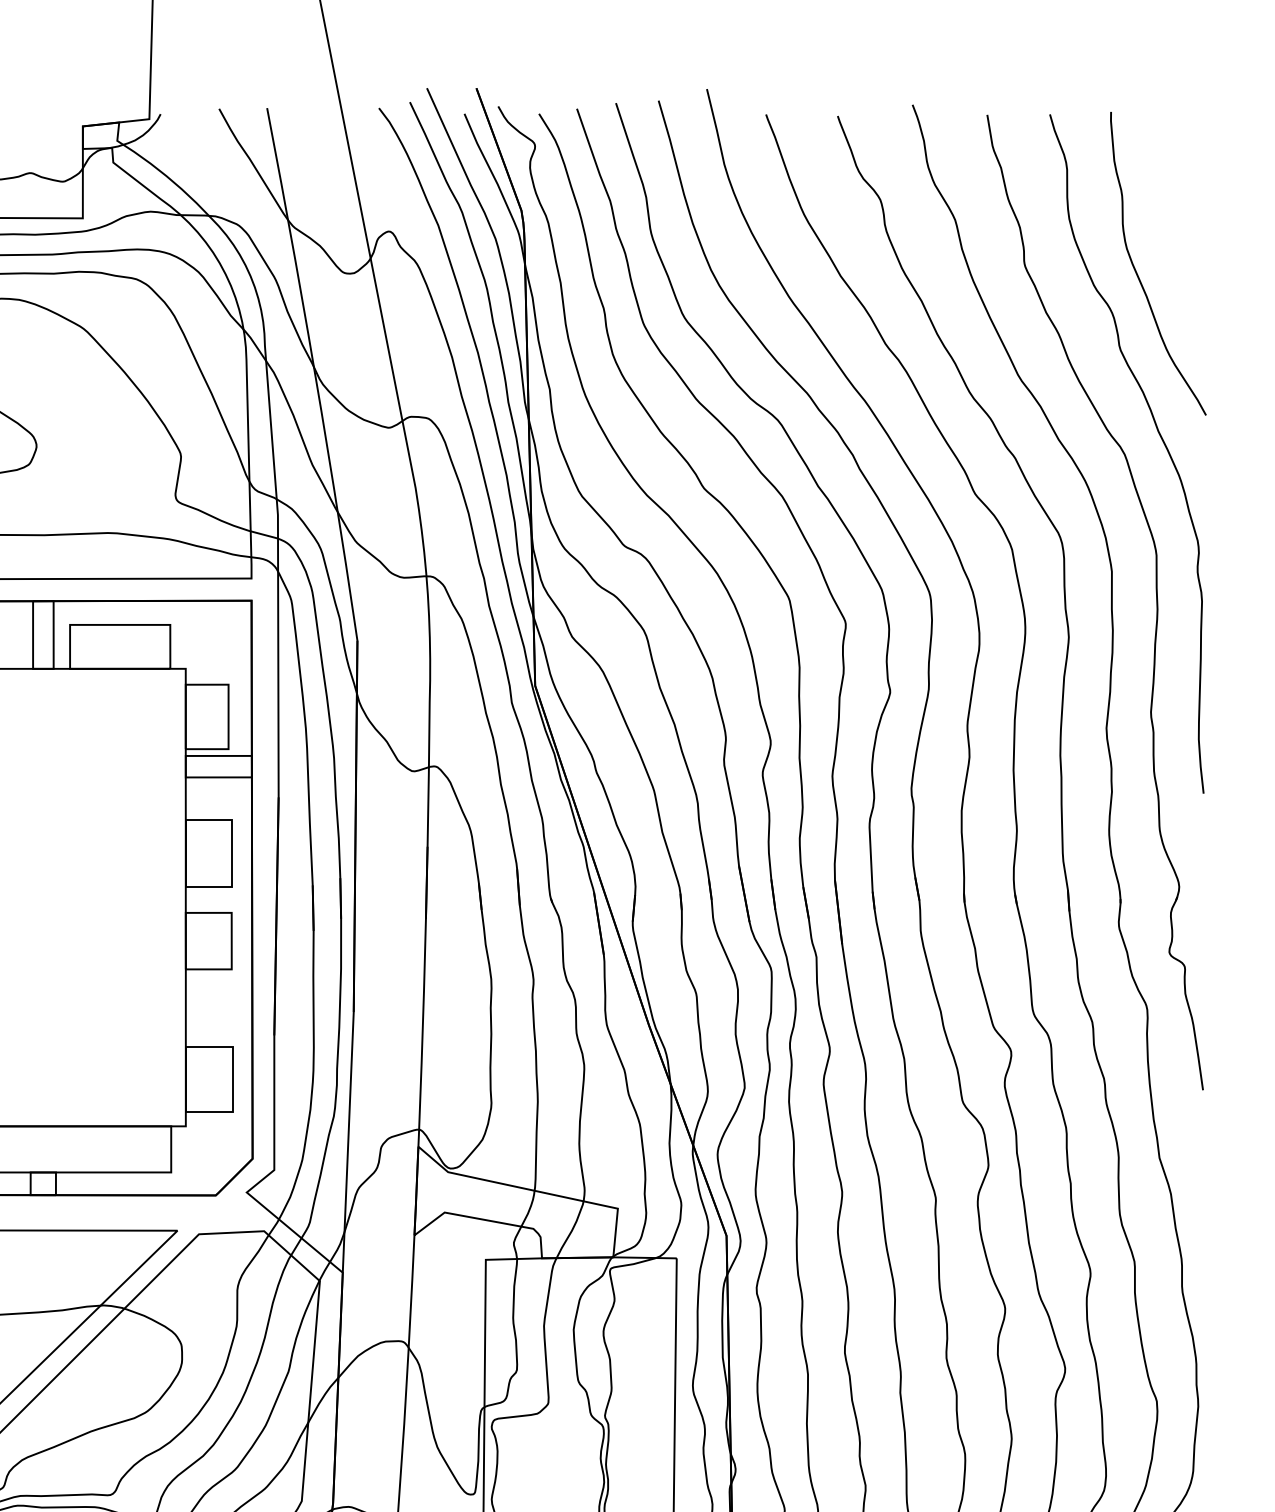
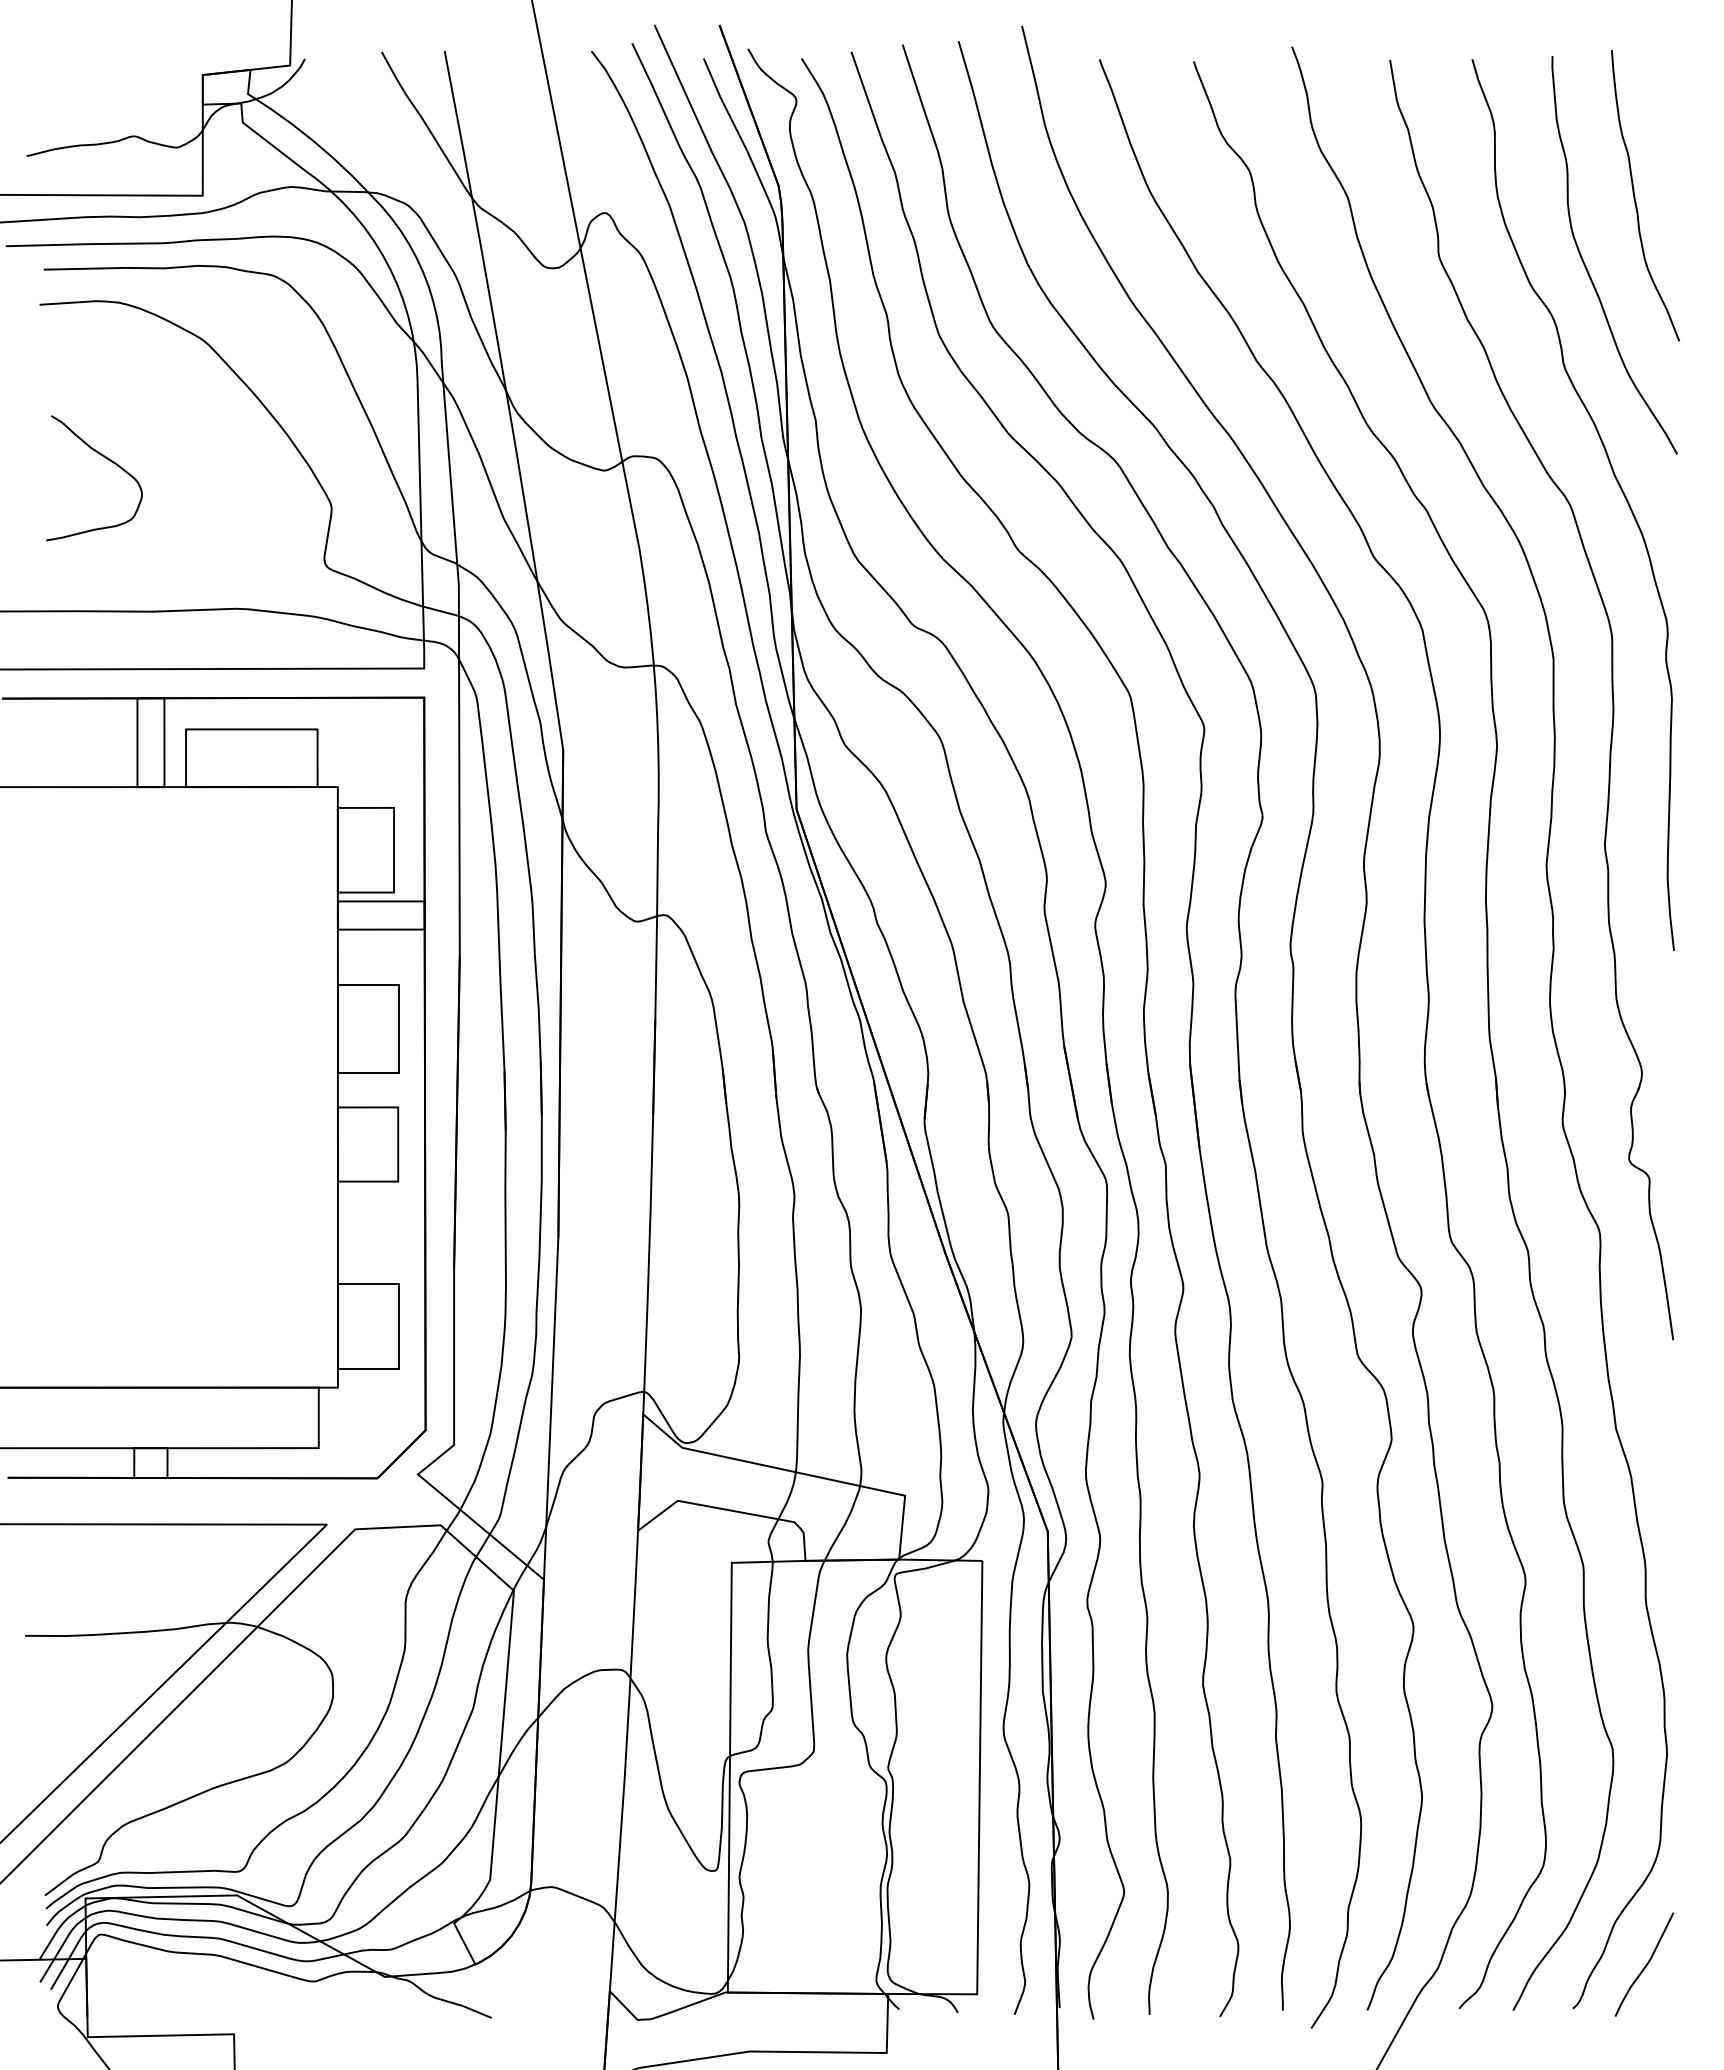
curve: (1174, 218) -> (1635, 196), added

